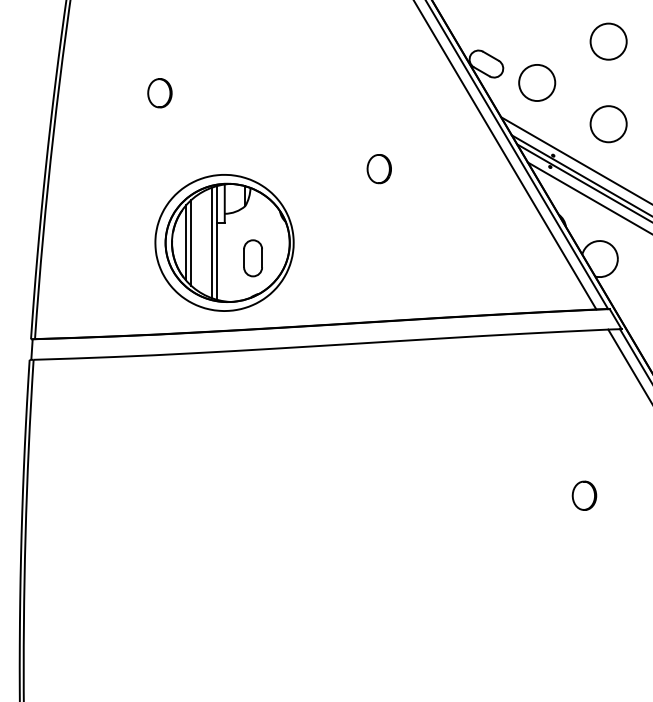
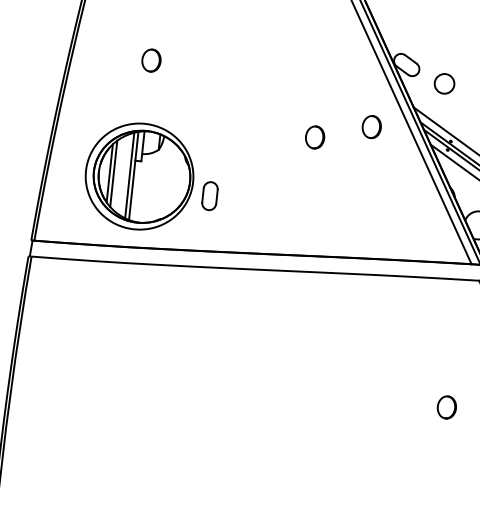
circle: (537, 82) -> (444, 83), size x0.7
part: (449, 148) -> (371, 127), added
part: (224, 242) -> (139, 176), moved

